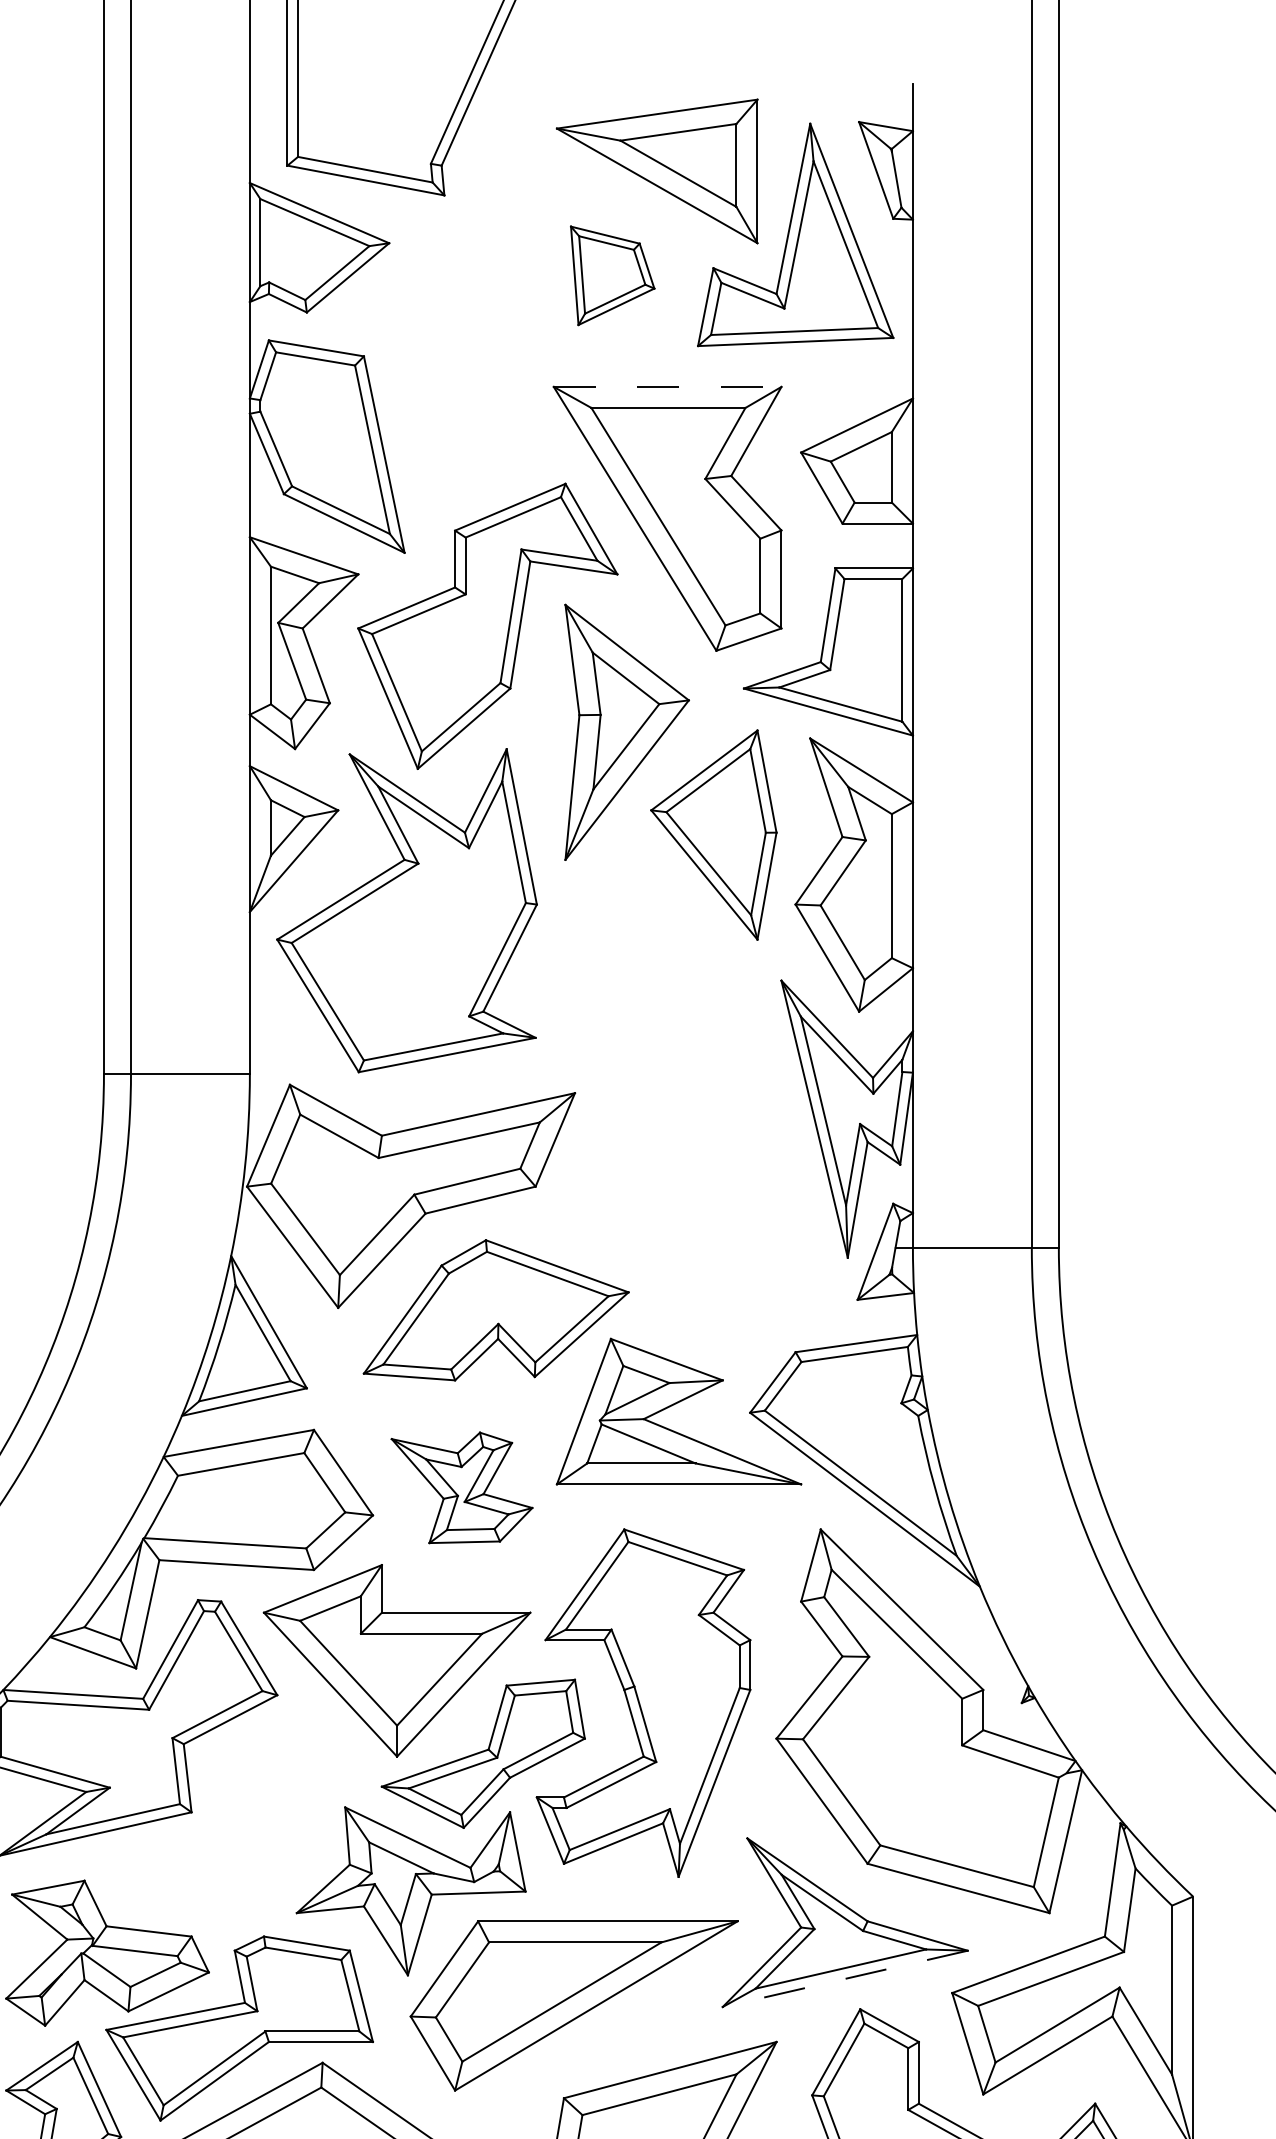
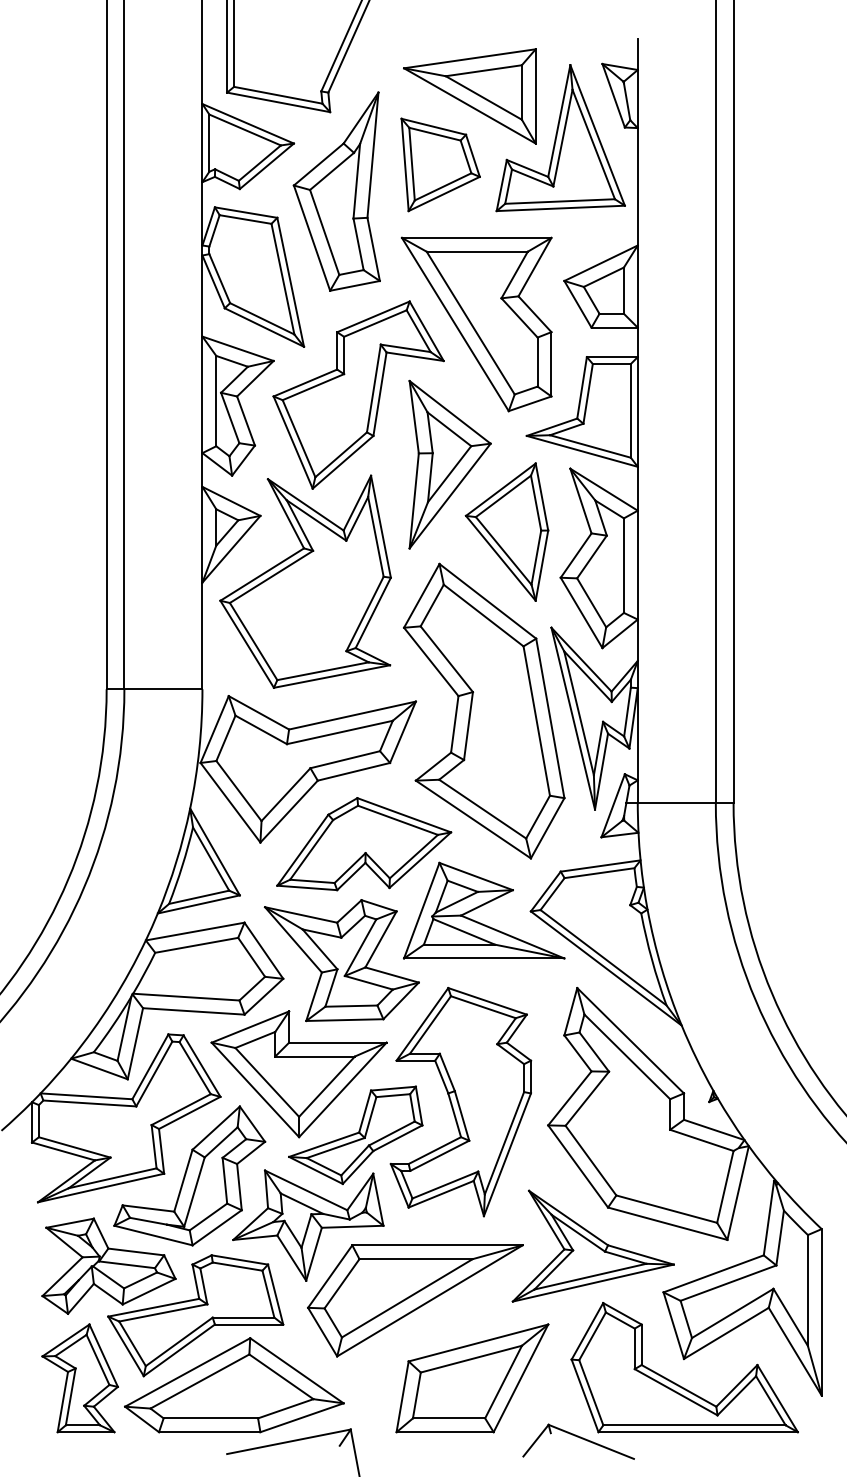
part: (612, 275) -> (440, 164), size x1.43
part: (454, 316) -> (336, 191), added
line: (667, 386) -> (476, 237), dashed -> solid
part: (679, 1106) -> (484, 710), added
part: (461, 1487) -> (341, 960), size x1.67
part: (230, 1814) -> (189, 1175), added
line: (845, 1979) -> (593, 1283), dashed -> solid

